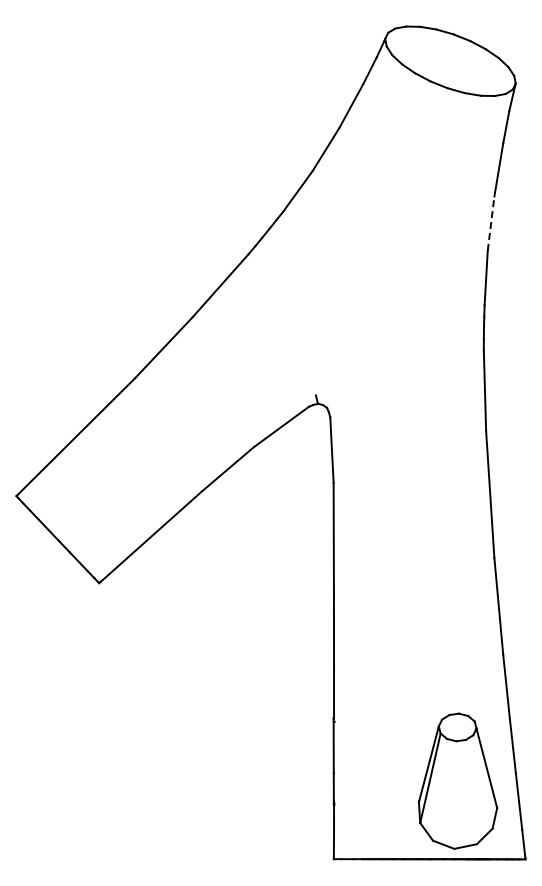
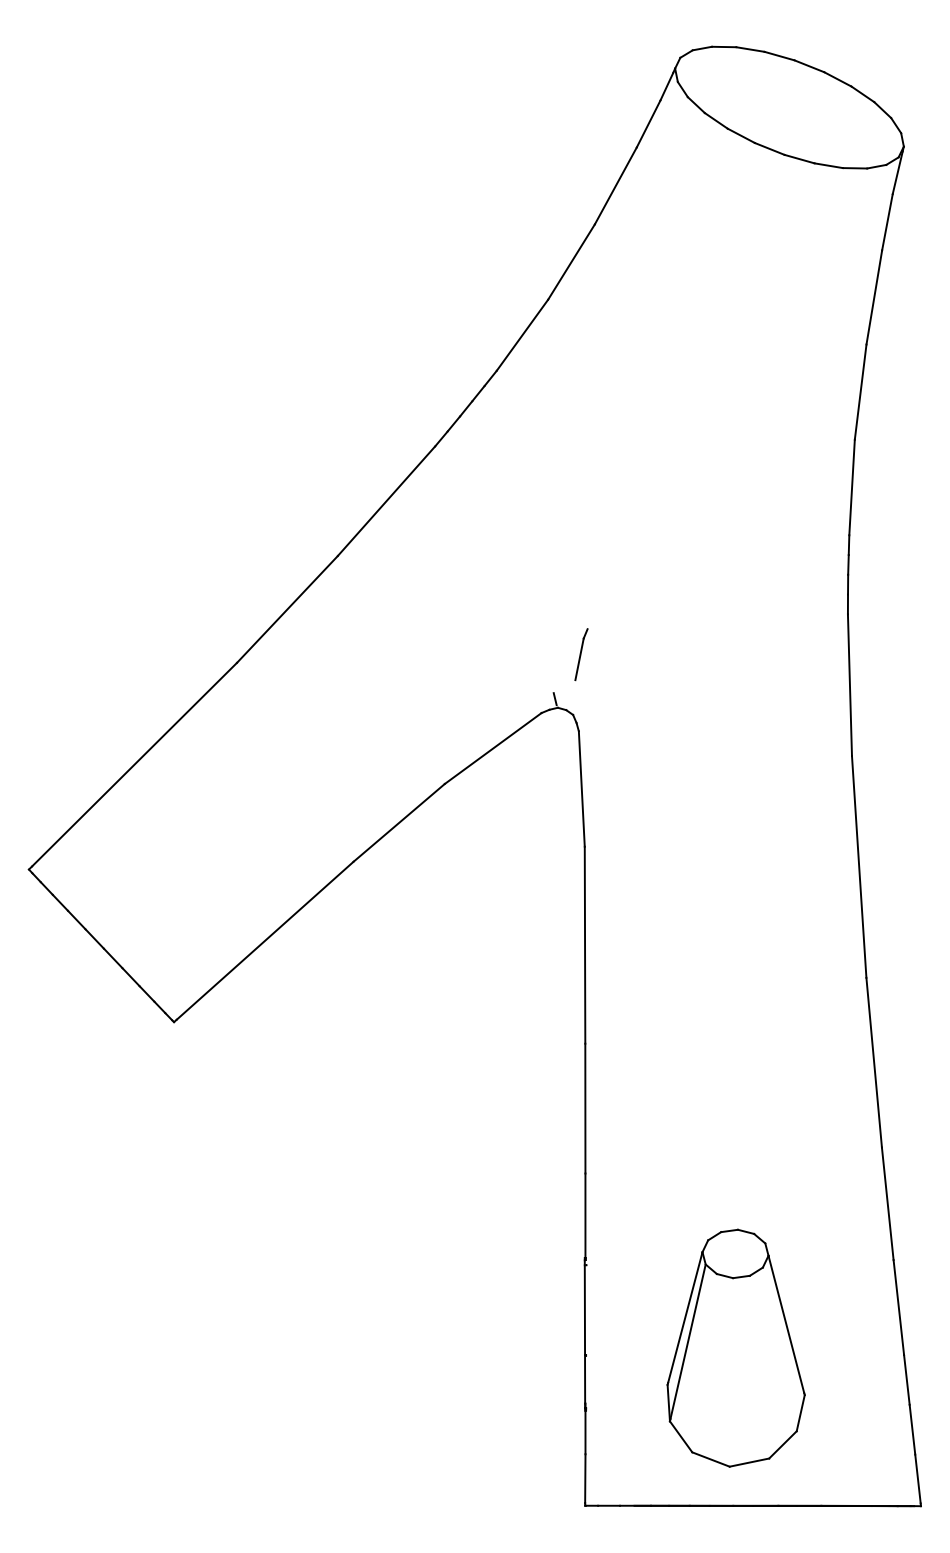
line: (491, 223) -> (861, 391), dashed -> solid
line: (331, 373) -> (581, 654), added
part: (457, 780) -> (735, 1346), moved

